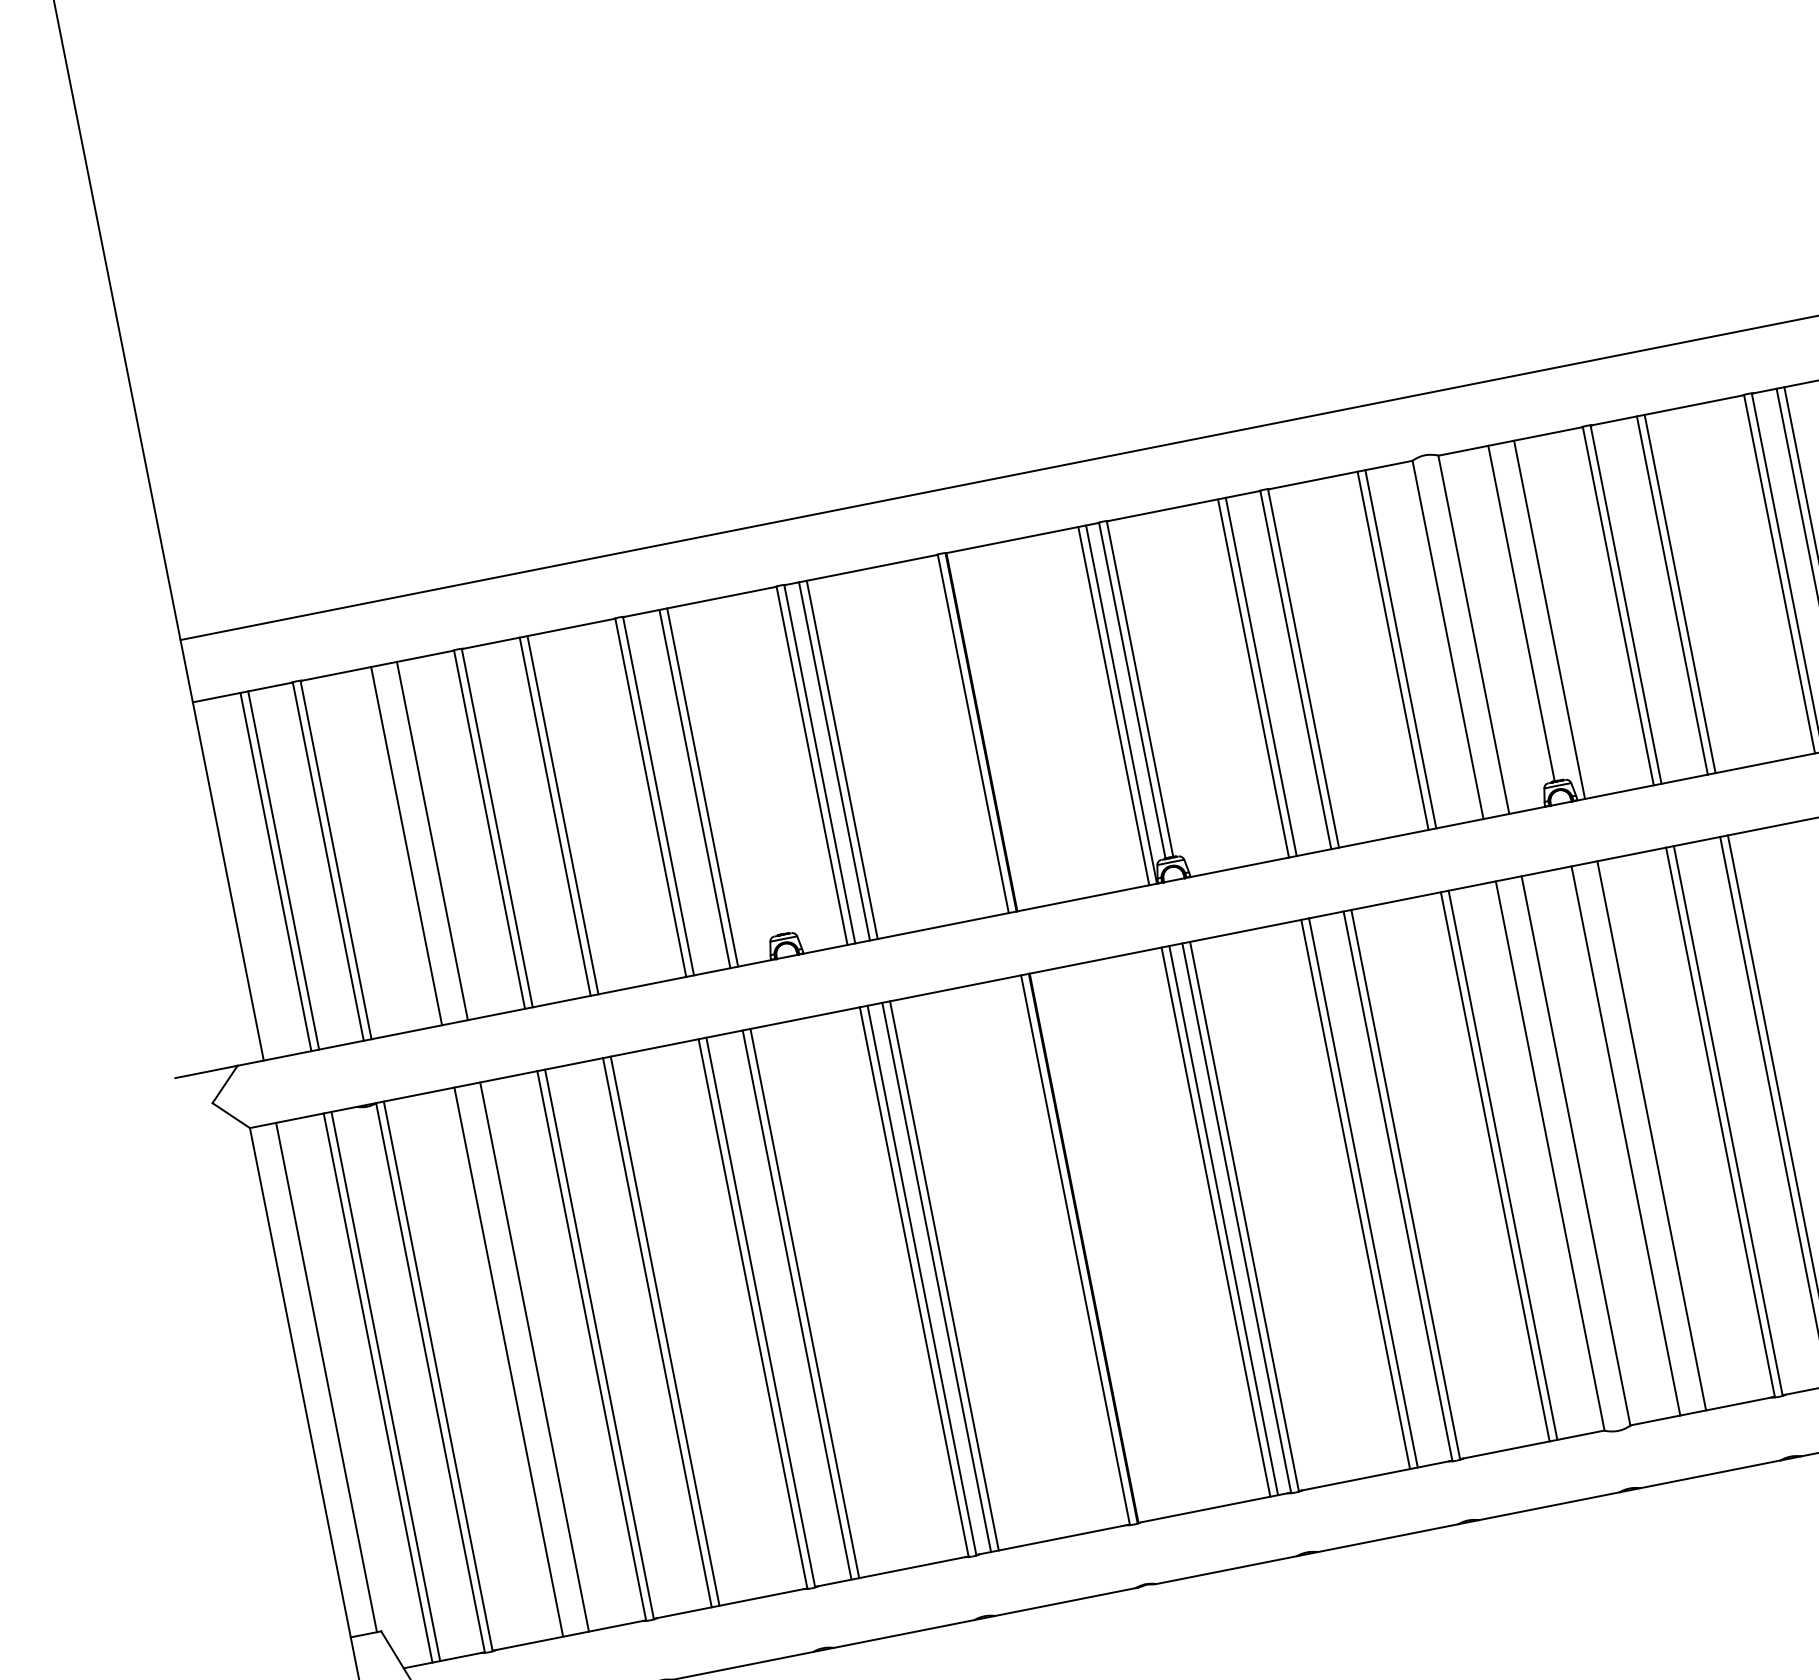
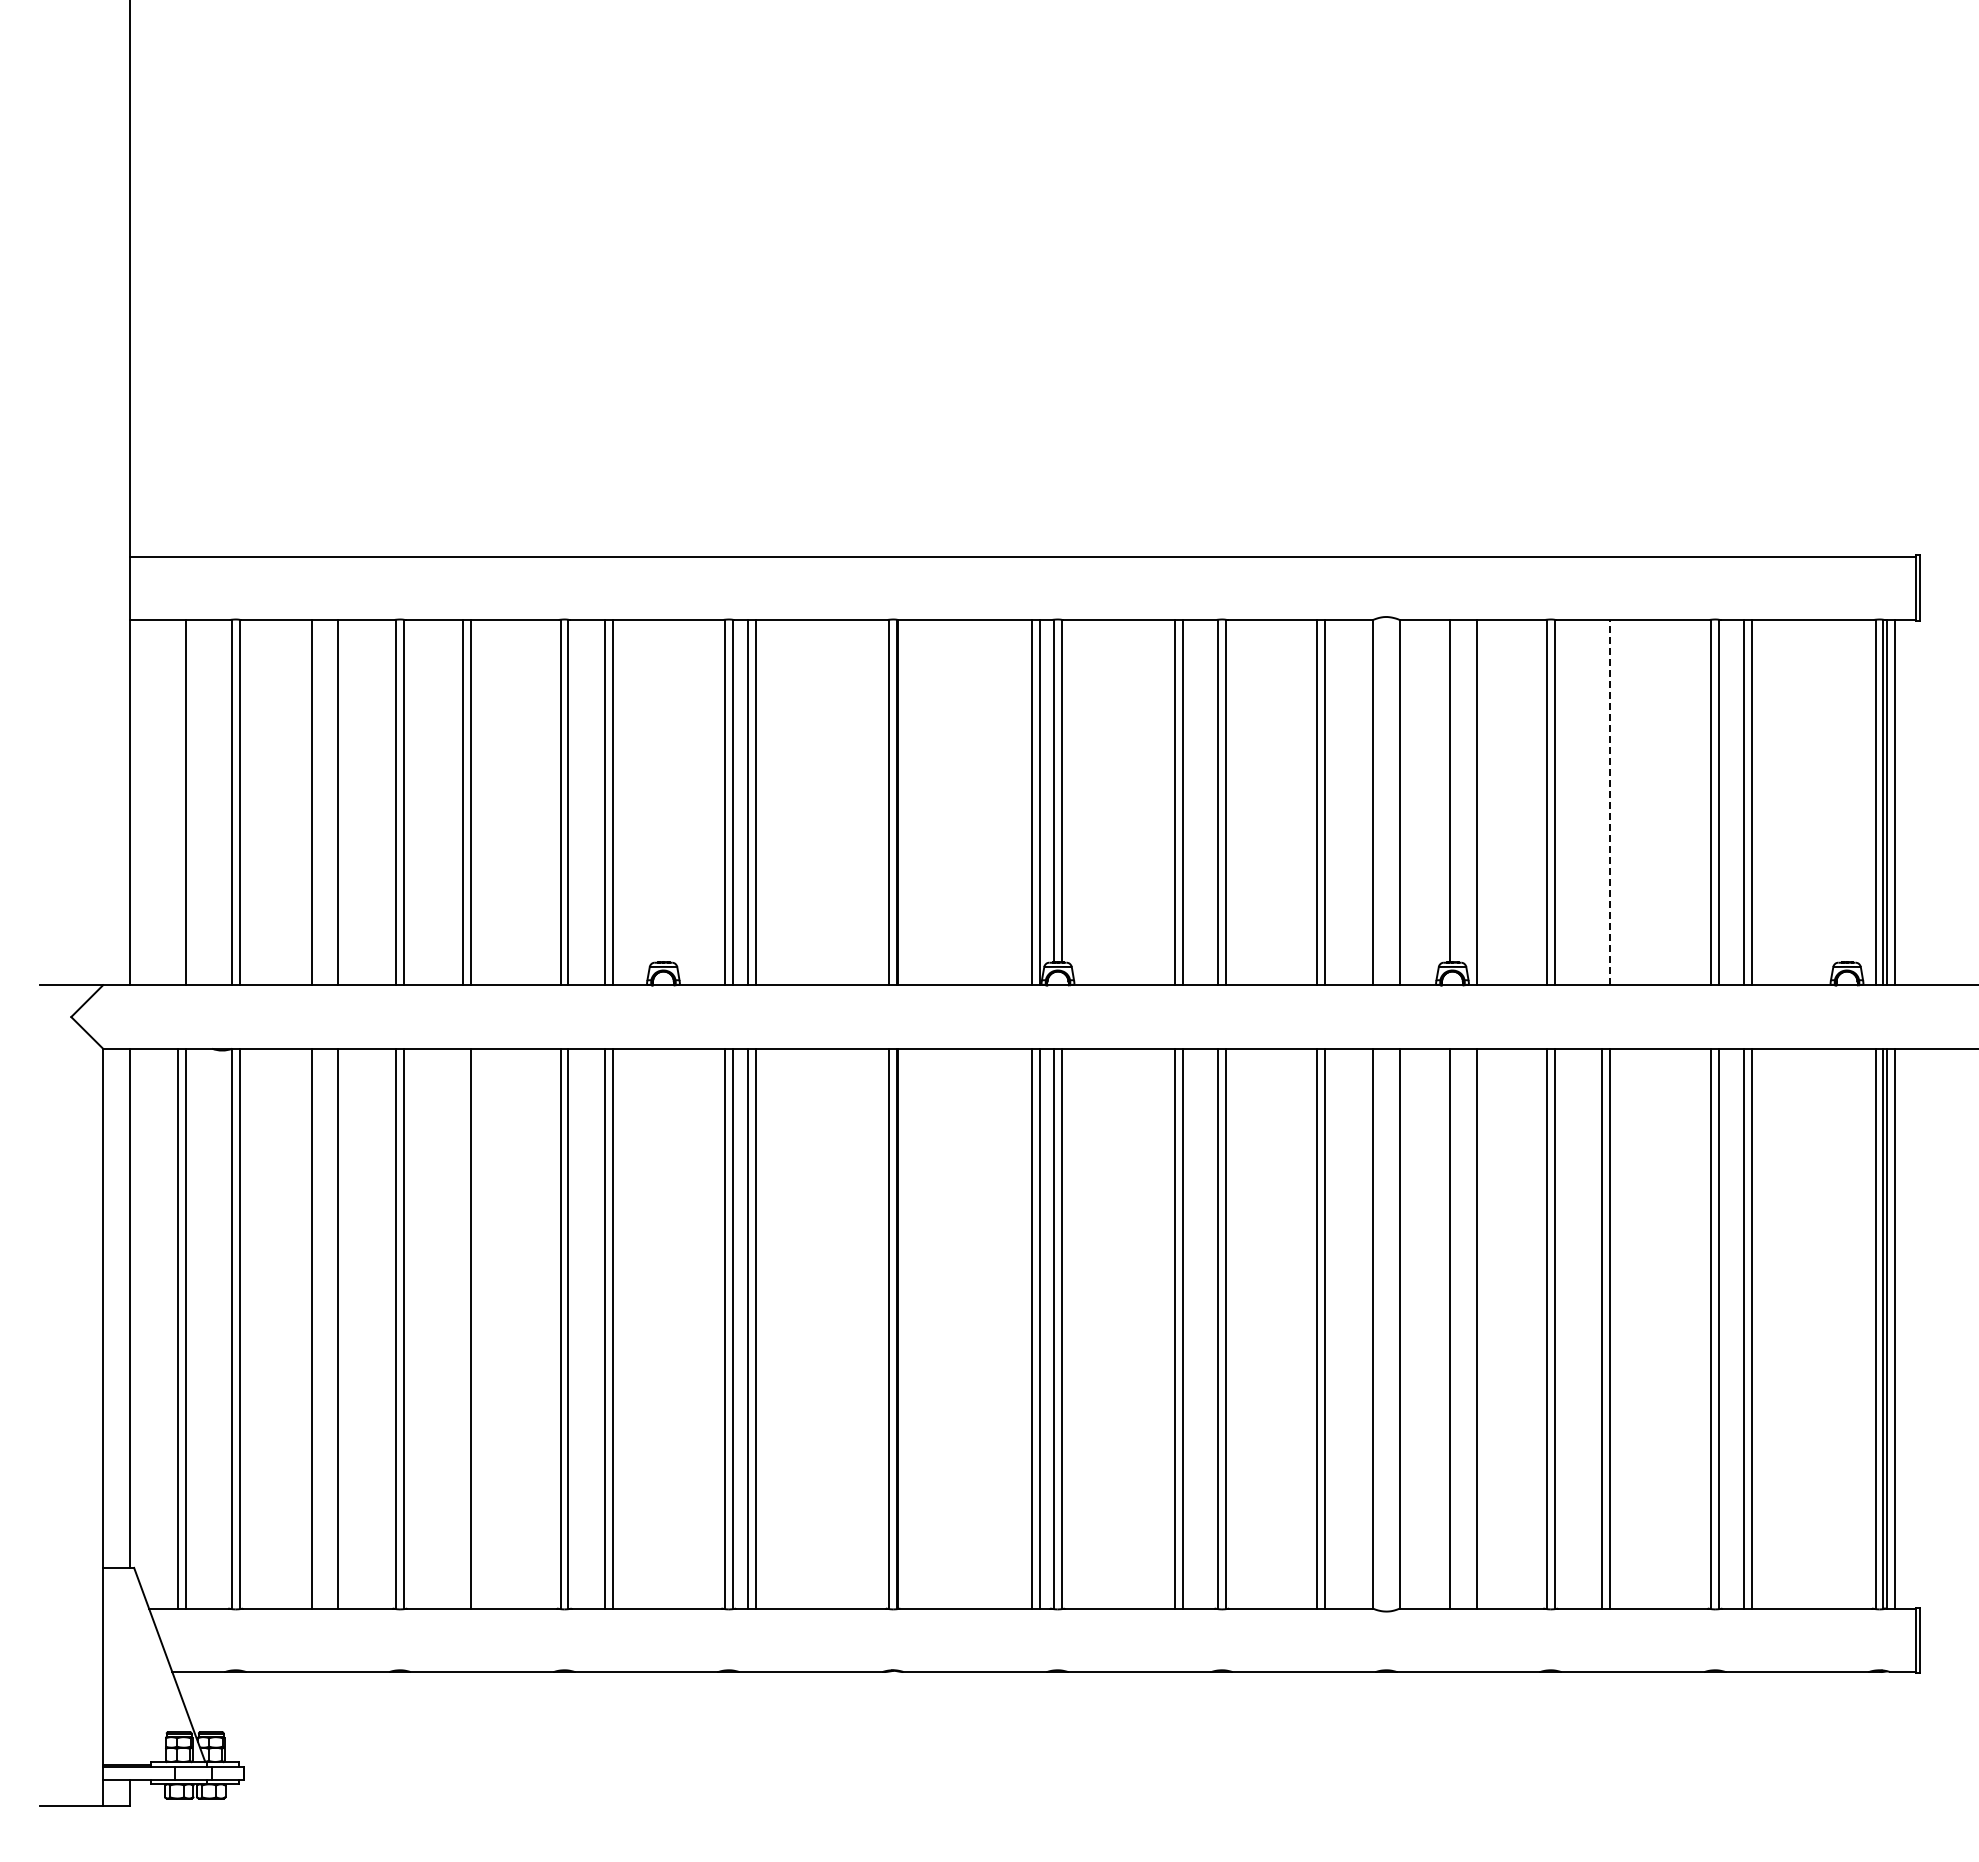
line: (1679, 593) -> (1609, 802), solid -> dashed
line: (1671, 595) -> (1601, 802), removed
line: (276, 871) -> (178, 802), removed
line: (657, 1332) -> (463, 1328), removed

